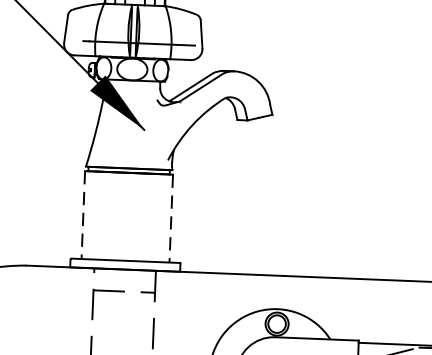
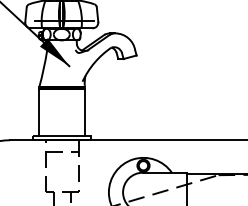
line: (84, 215) -> (39, 112), dashed -> solid
line: (171, 218) -> (85, 112), dashed -> solid

